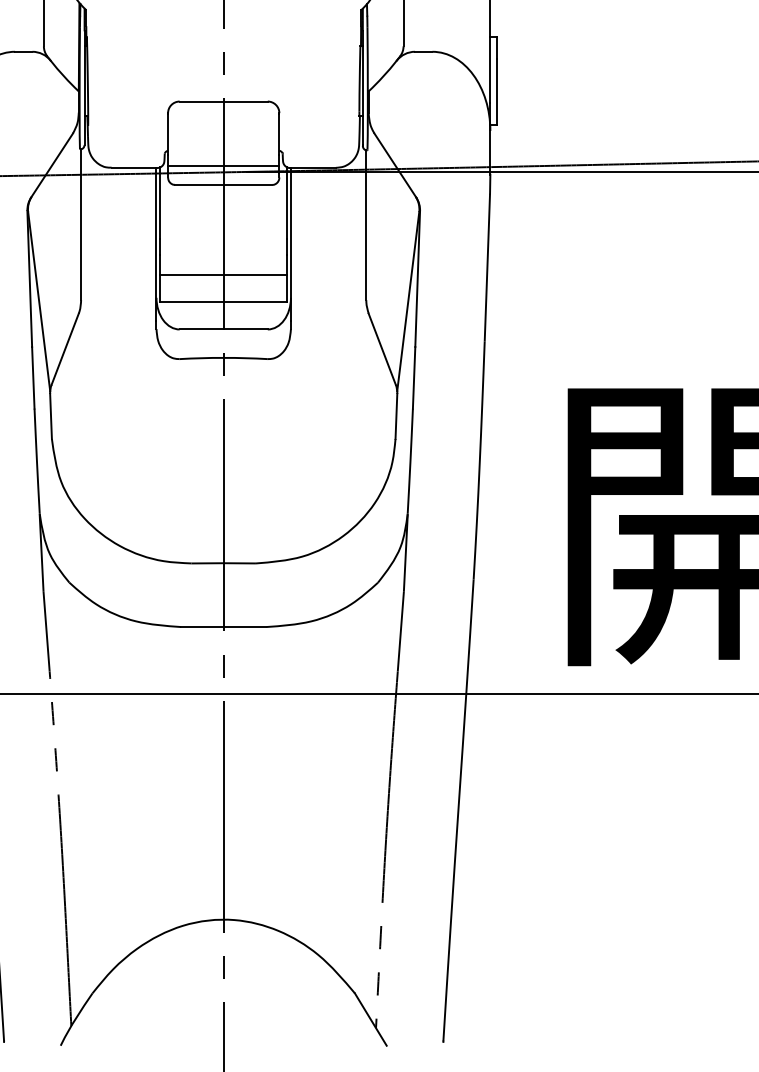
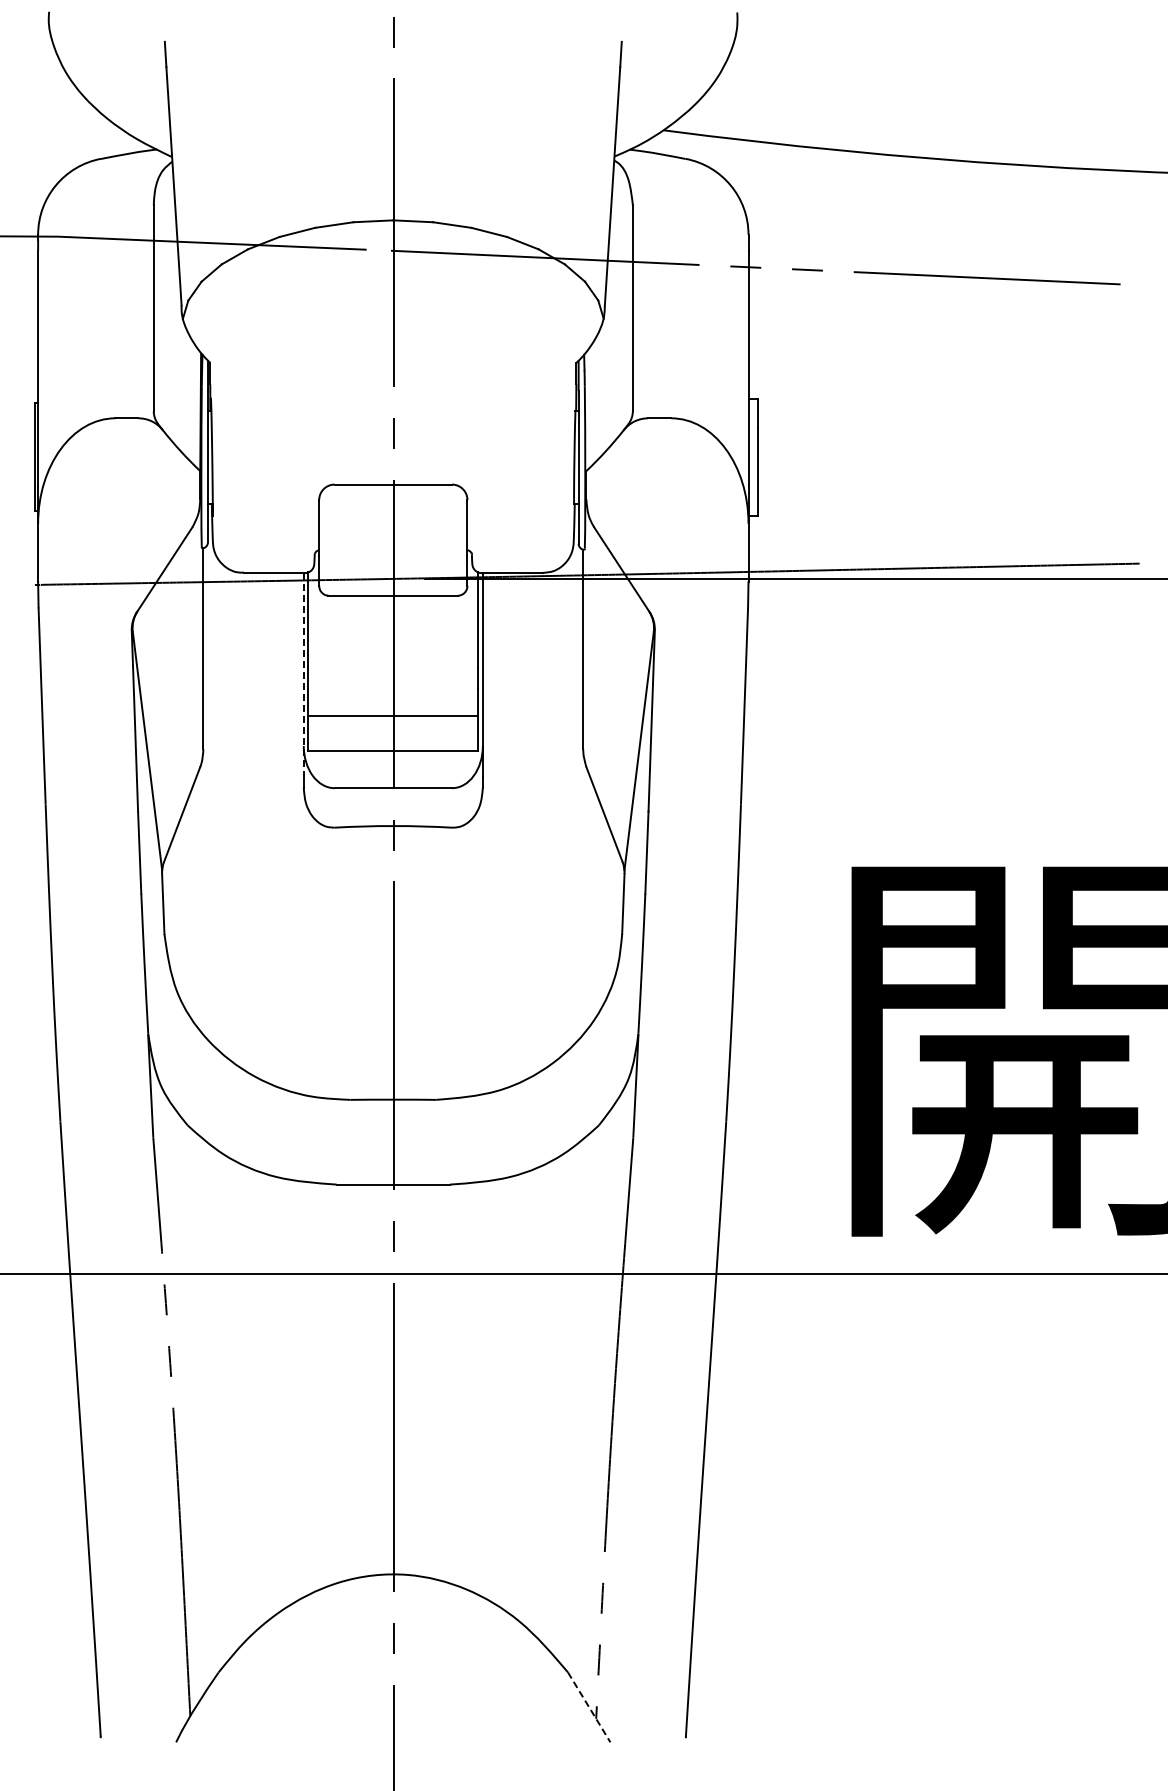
line: (223, 166) -> (393, 570), removed
line: (156, 244) -> (303, 675), solid -> dashed
line: (371, 1019) -> (589, 1707), solid -> dashed

